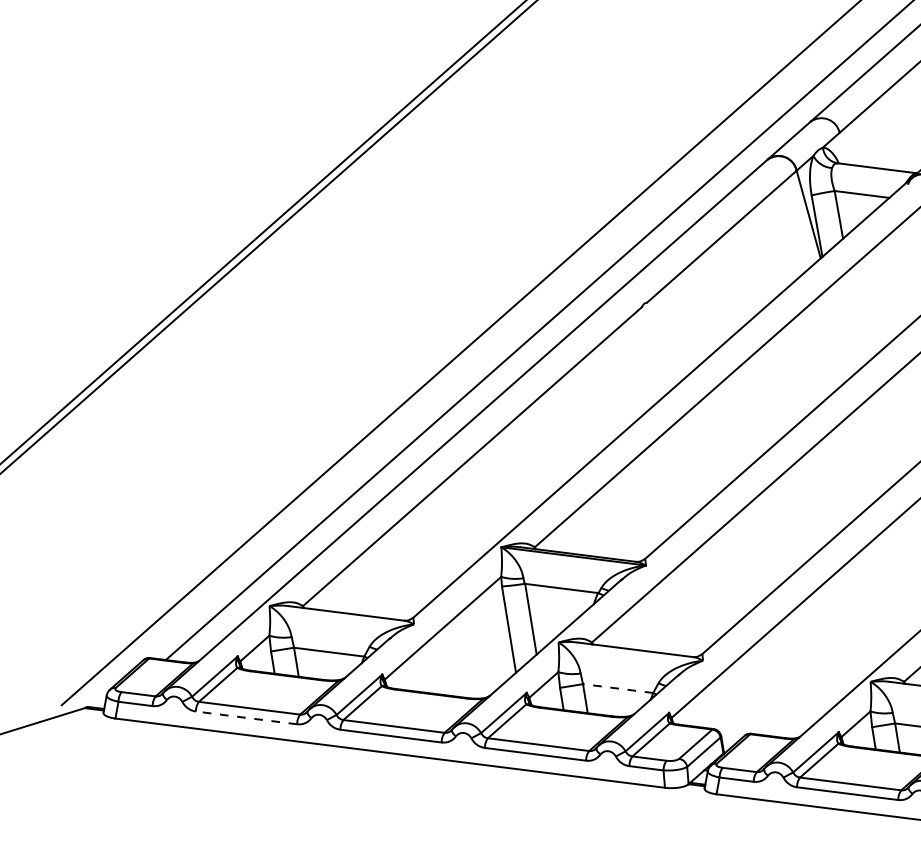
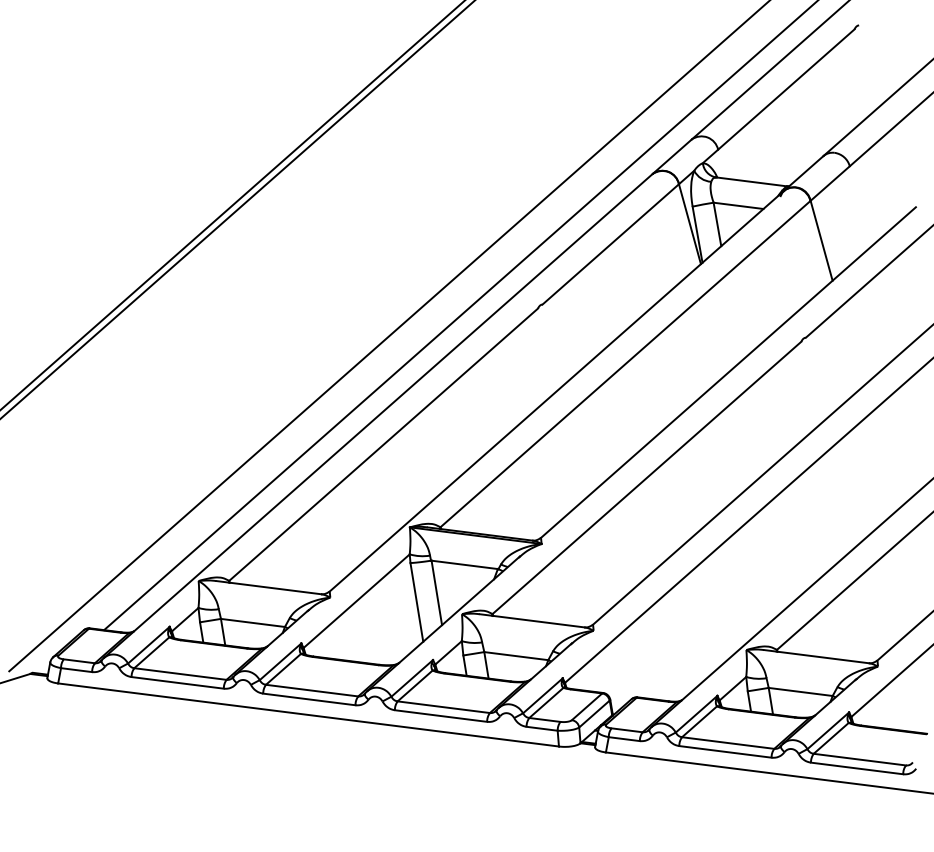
line: (617, 688) -> (515, 656), dashed -> solid
line: (246, 717) -> (177, 682), dashed -> solid

